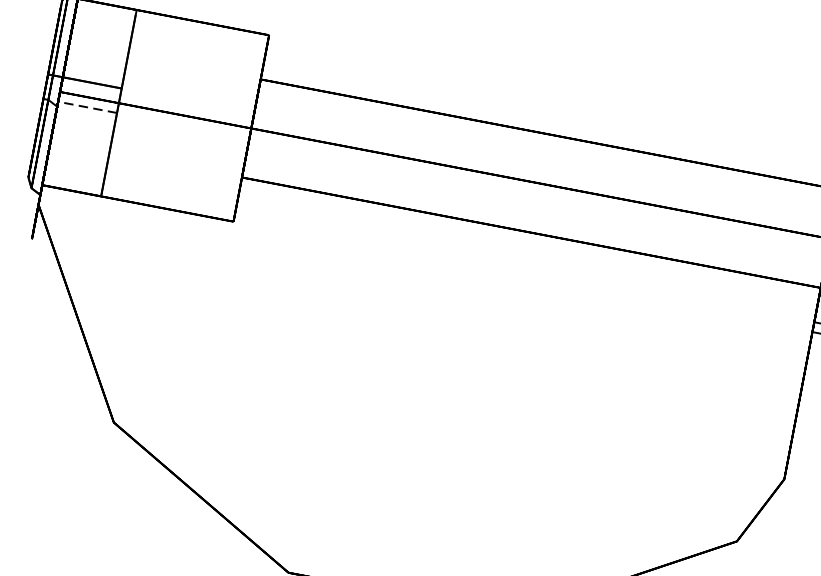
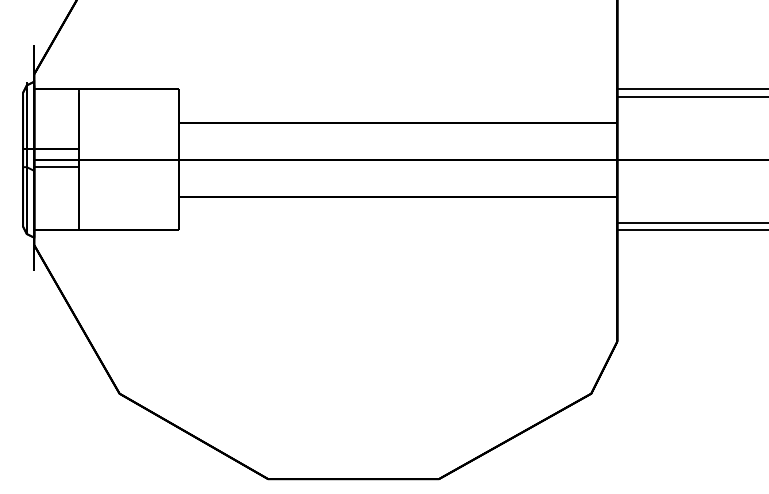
line: (87, 107) -> (56, 167), dashed -> solid

